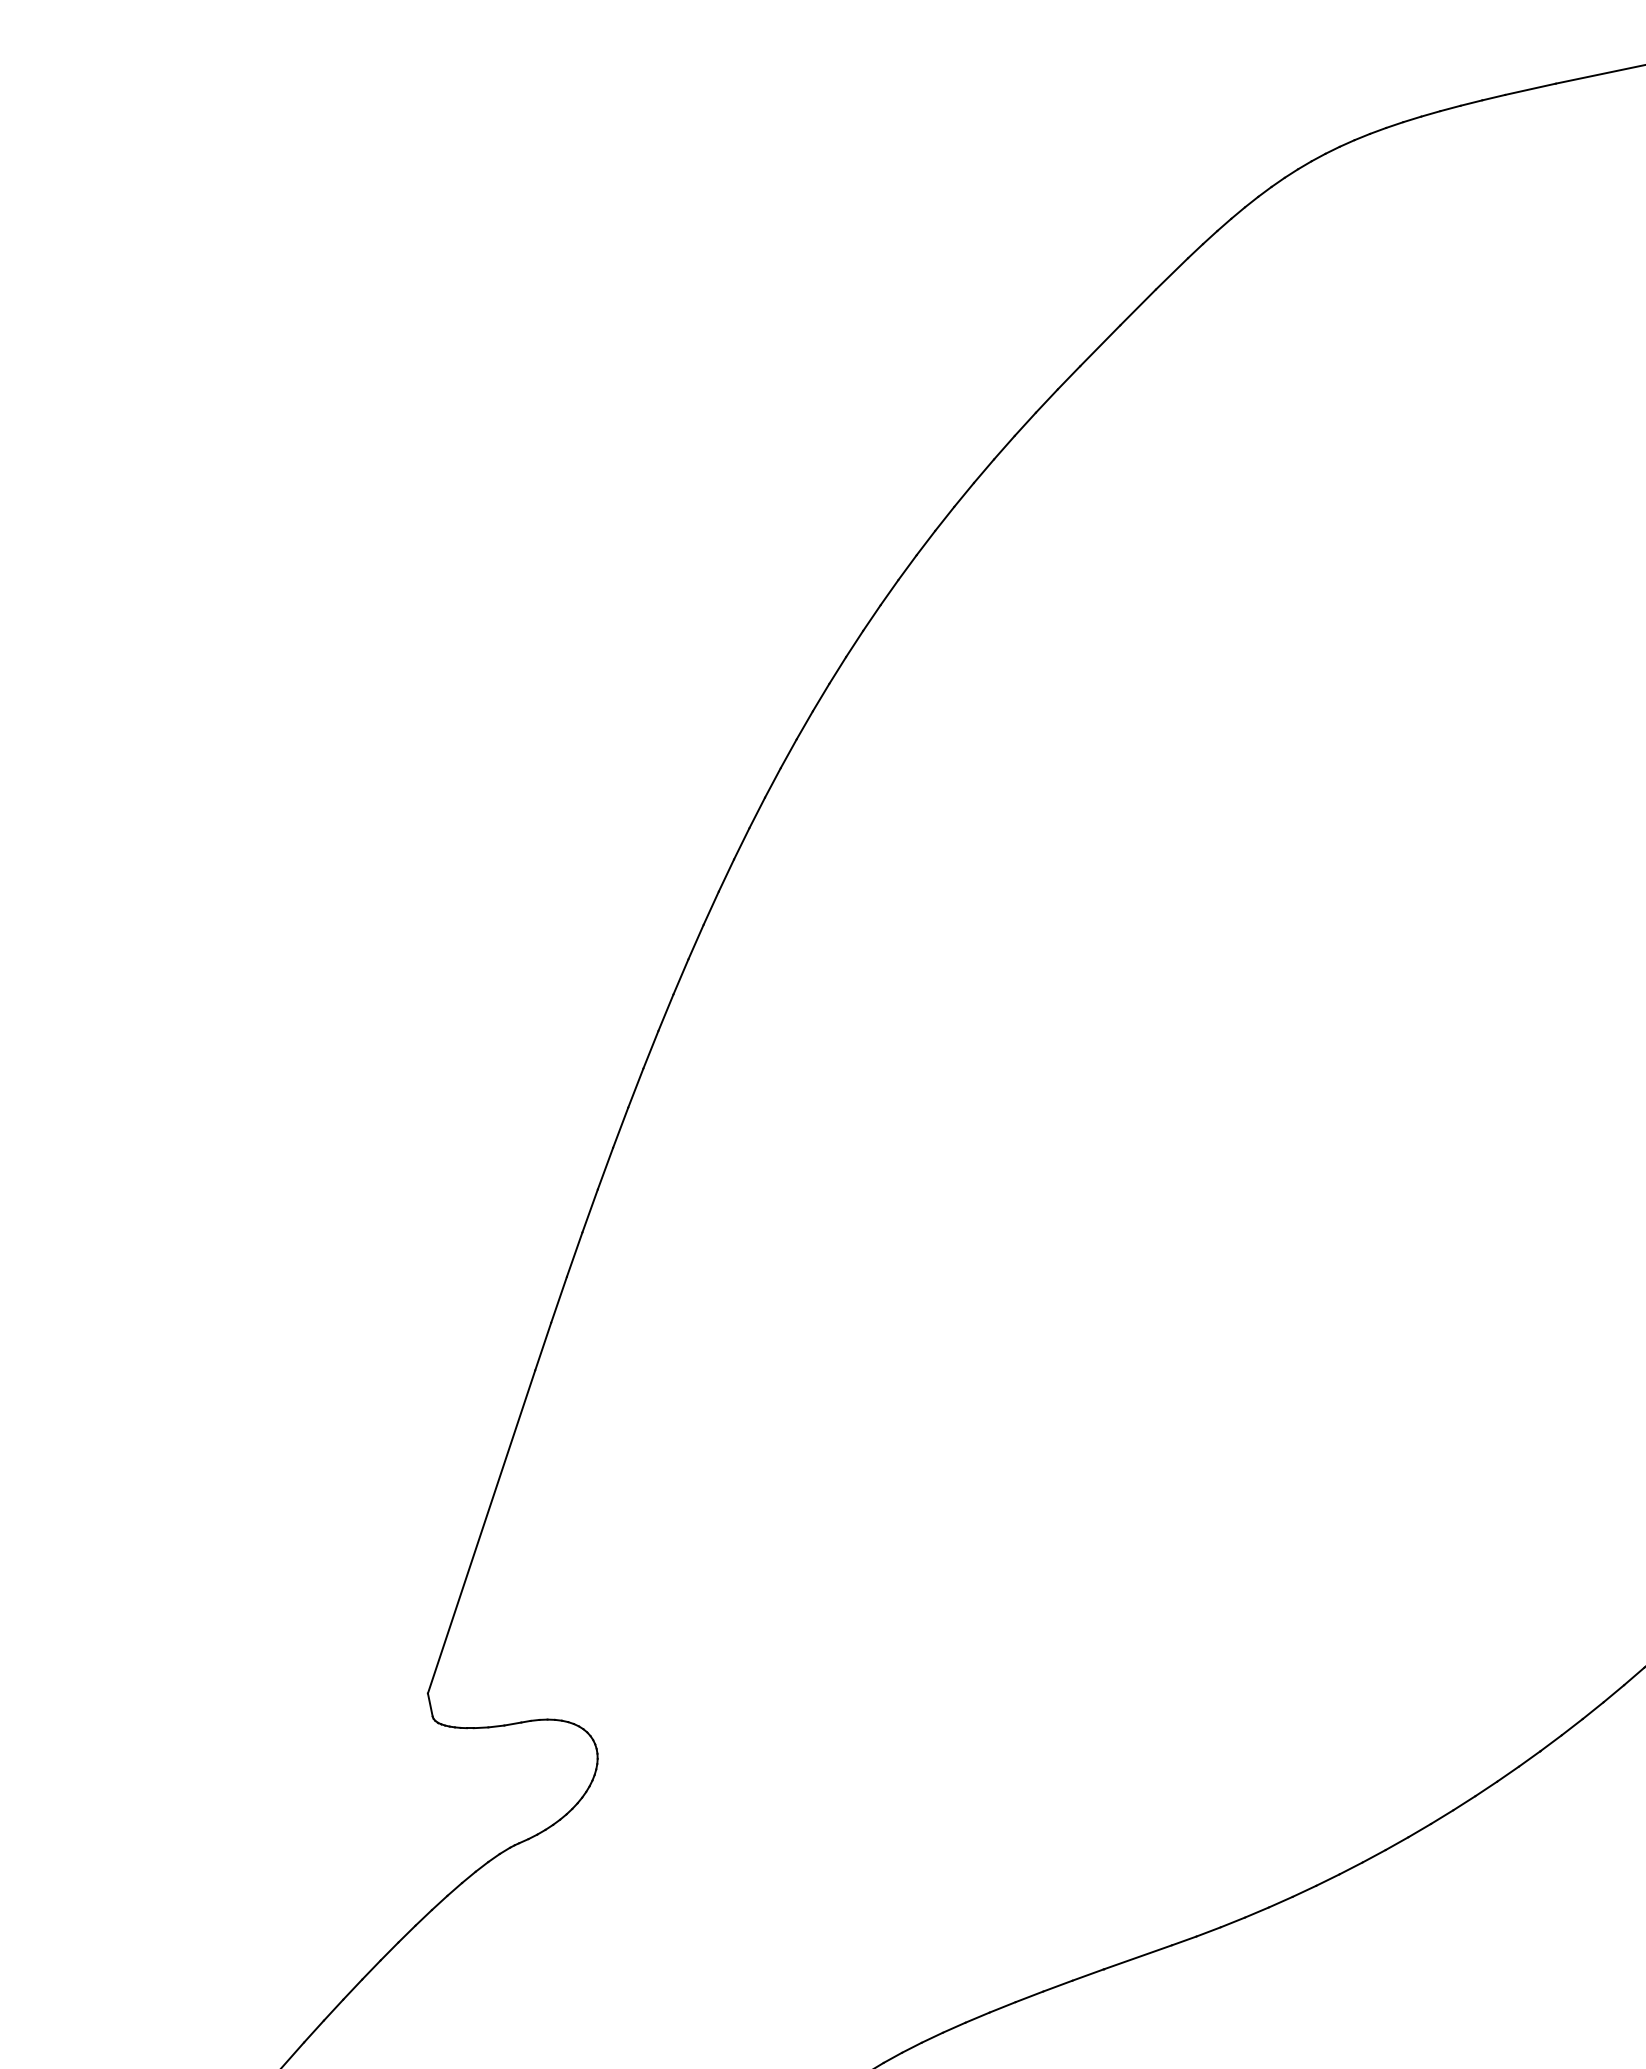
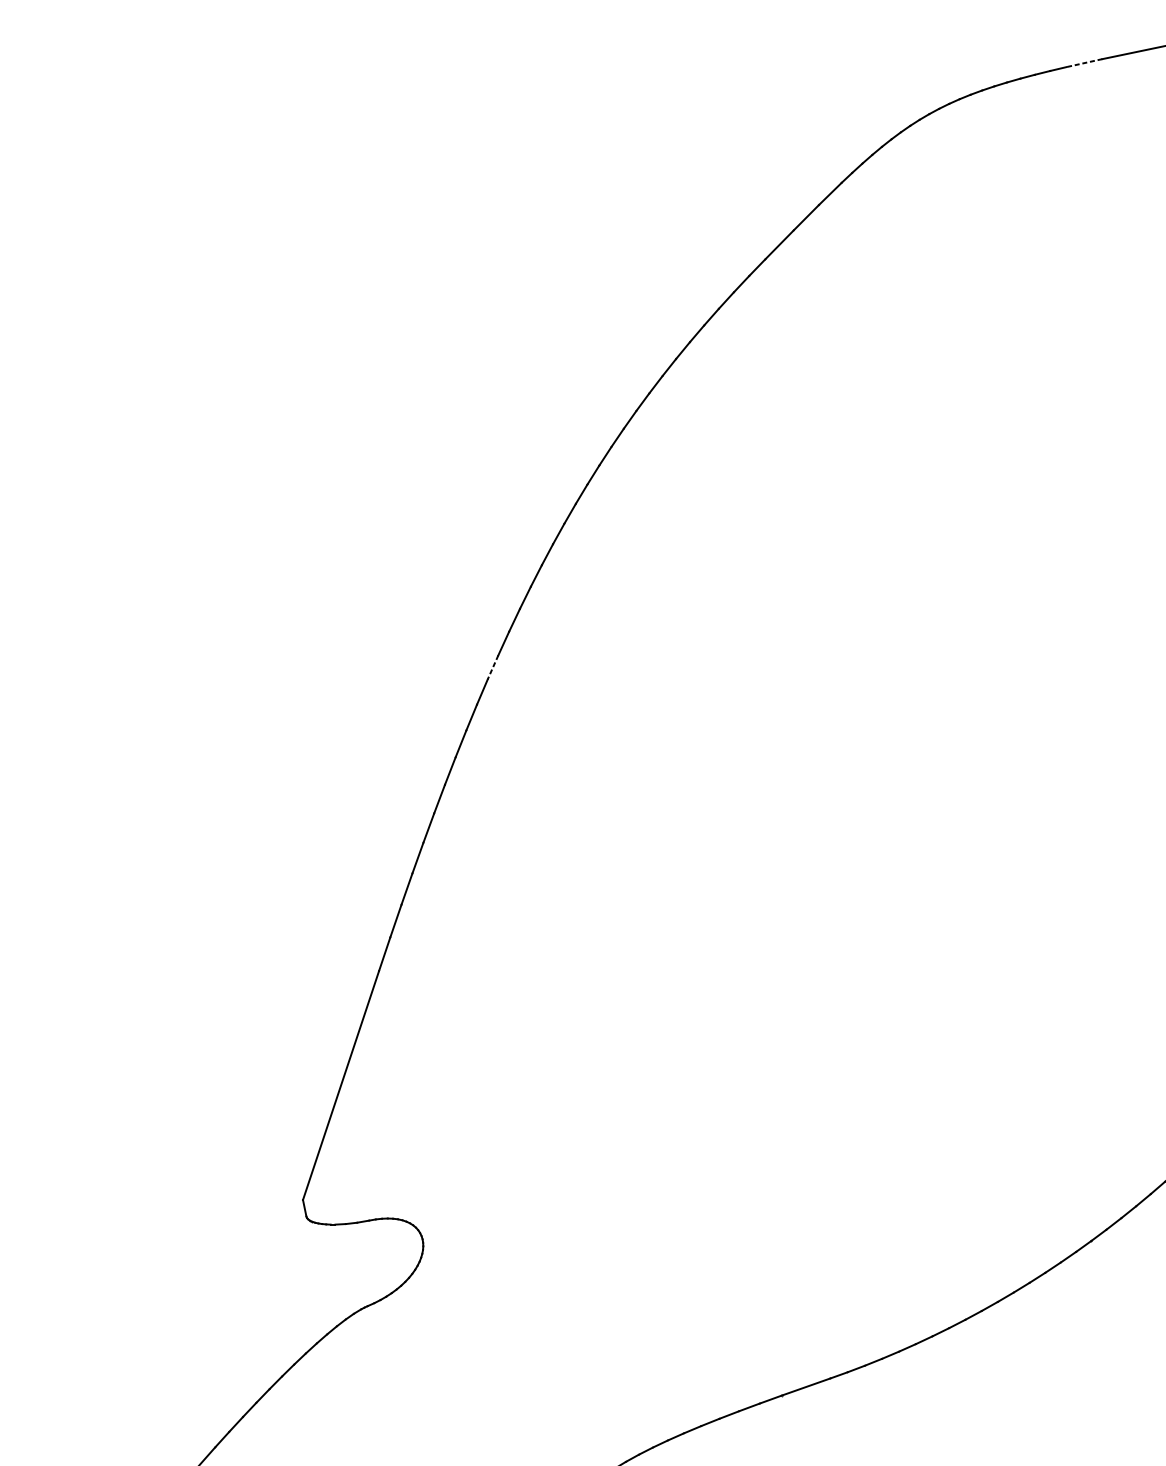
line: (1530, 89) -> (1084, 63), solid -> dashed
line: (696, 942) -> (493, 667), solid -> dashed

